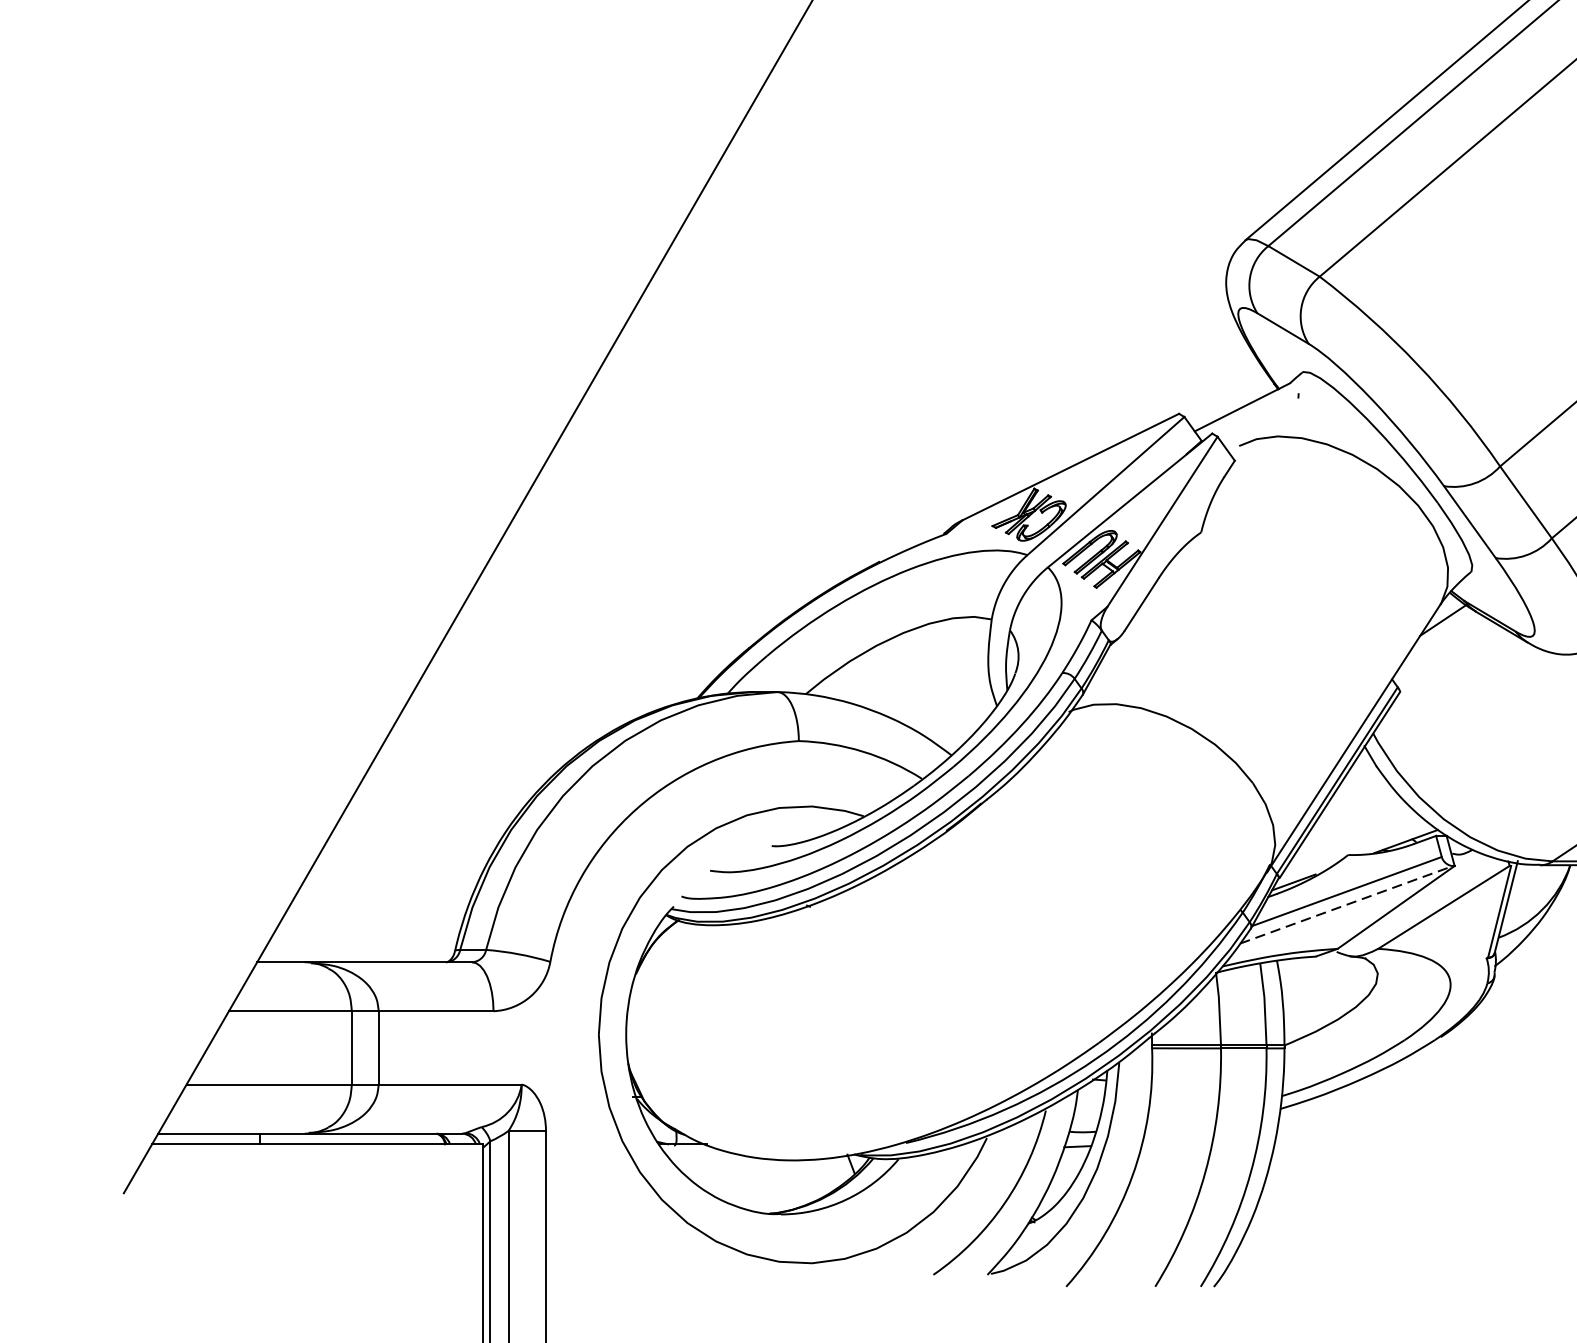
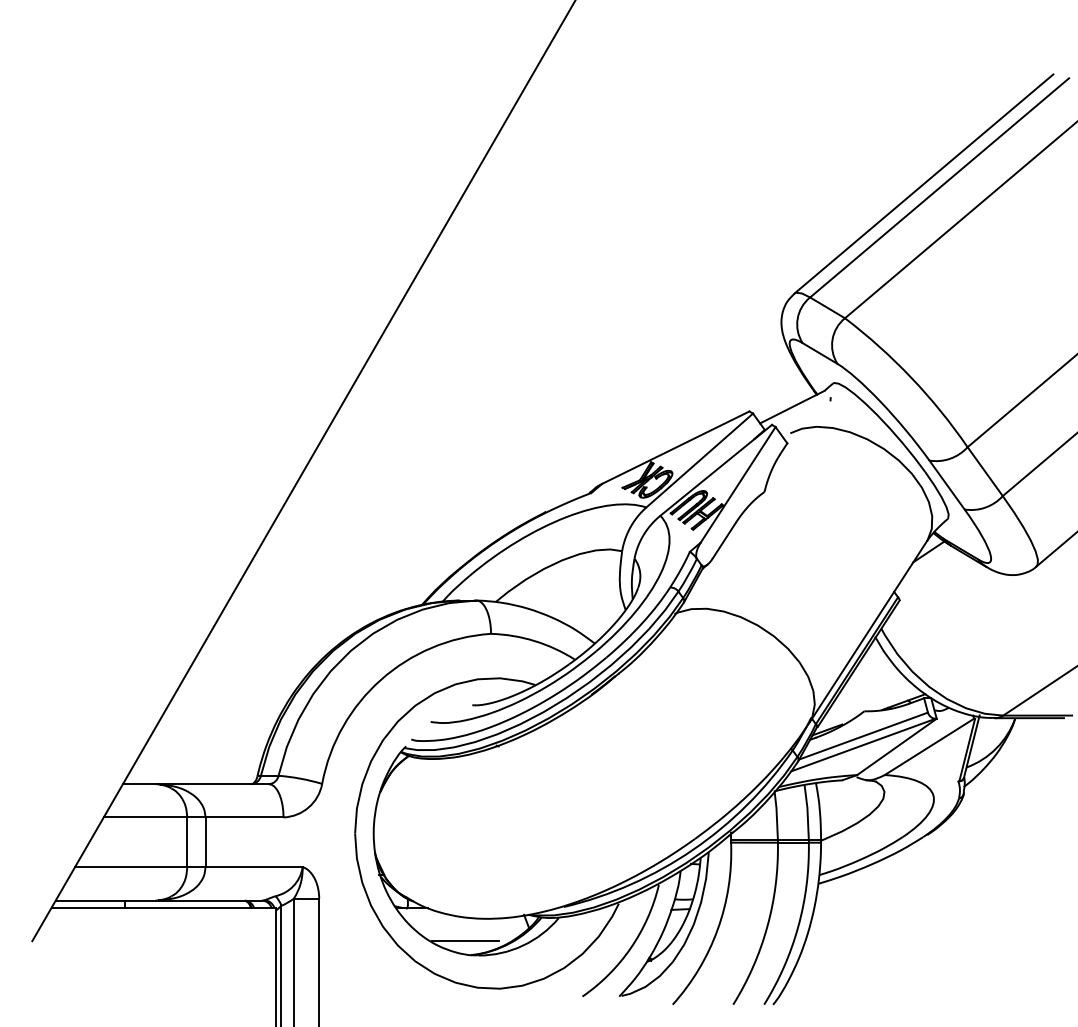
line: (1346, 903) -> (863, 744), dashed -> solid
line: (759, 1193) -> (464, 941), added

